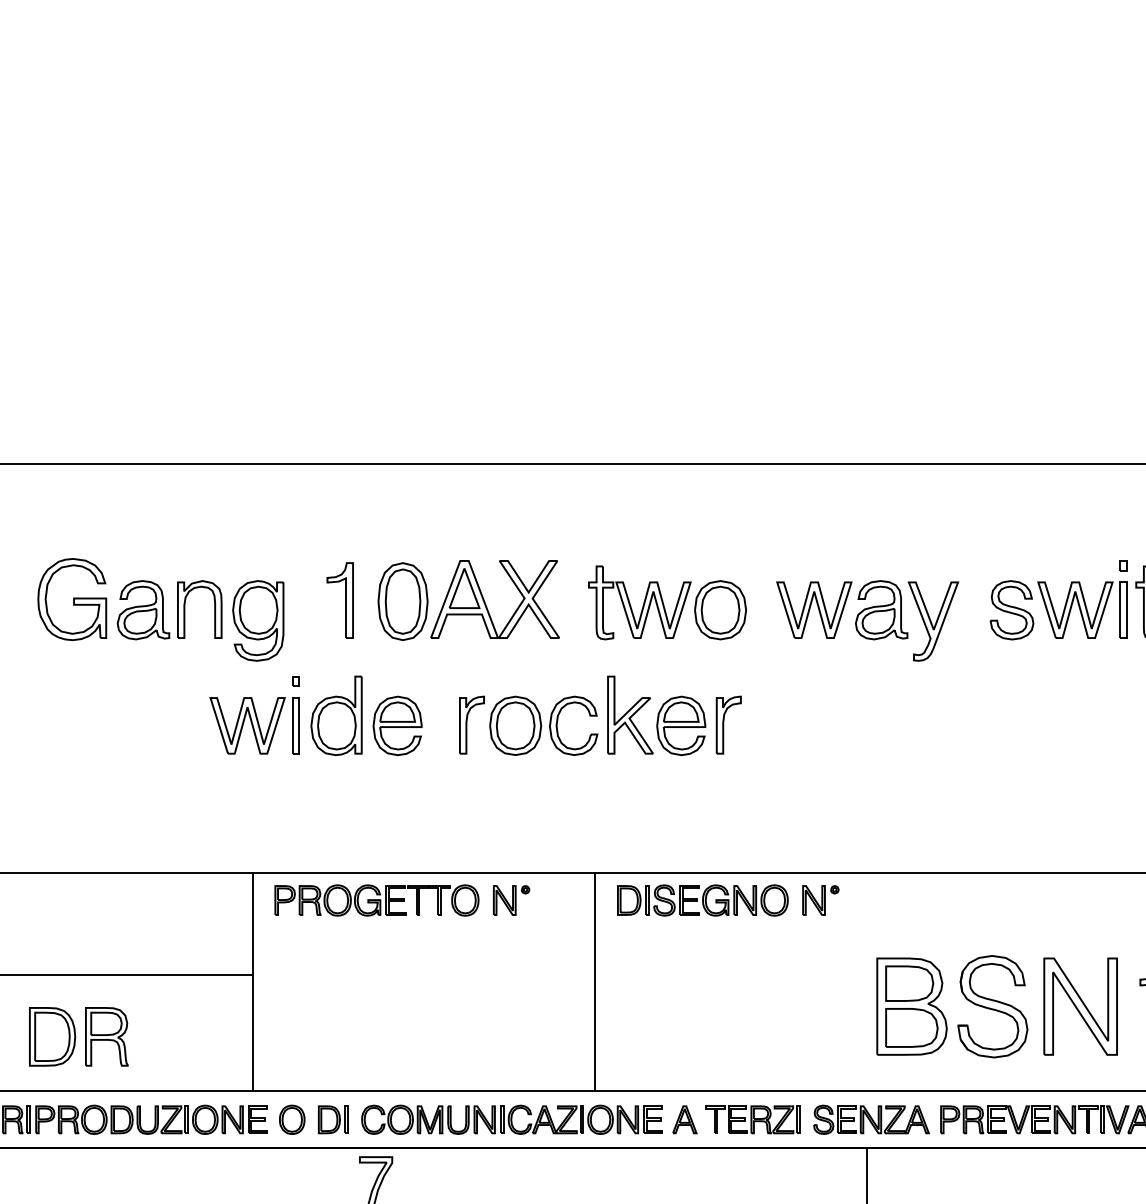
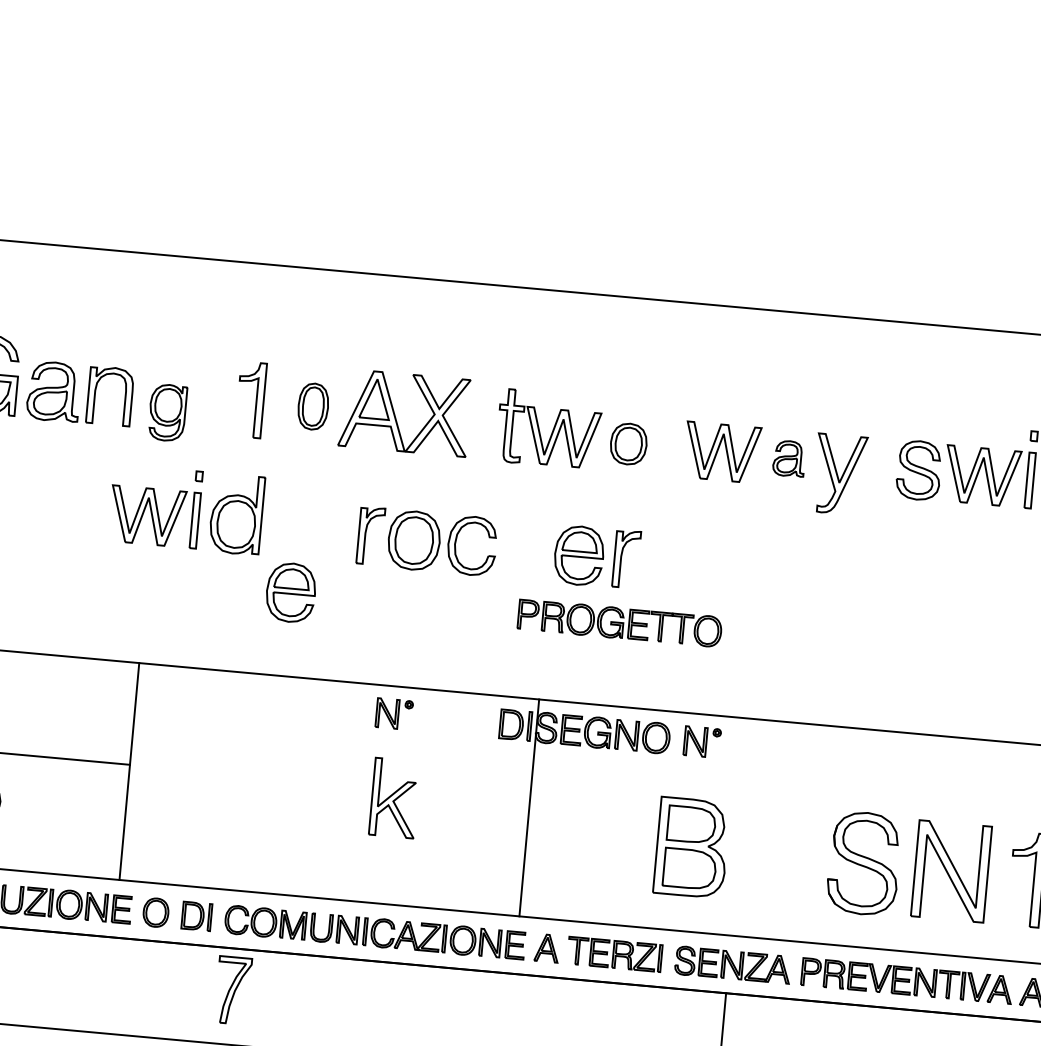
part: (402, 601) -> (312, 406), size x0.6
part: (720, 610) -> (628, 444), size x0.7
part: (881, 610) -> (789, 458), size x0.6
part: (258, 620) -> (167, 412), size x0.7
part: (630, 714) -> (394, 797), moved
part: (397, 725) -> (290, 592), moved
part: (376, 900) -> (619, 623), moved
line: (595, 981) -> (529, 807), moved
part: (911, 1006) -> (691, 847), moved

